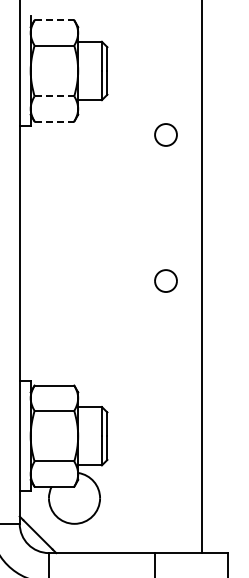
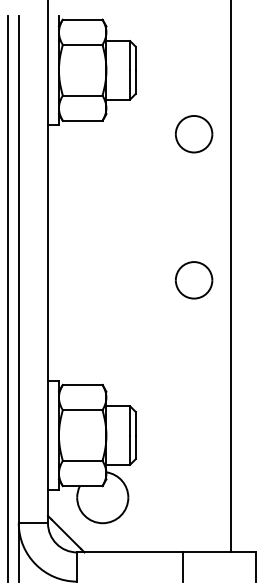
line: (54, 20) -> (82, 19), dashed -> solid
line: (54, 96) -> (82, 95), dashed -> solid
line: (54, 121) -> (82, 120), dashed -> solid
part: (166, 135) -> (194, 134), size x1.67
part: (166, 281) -> (194, 280), size x1.67

